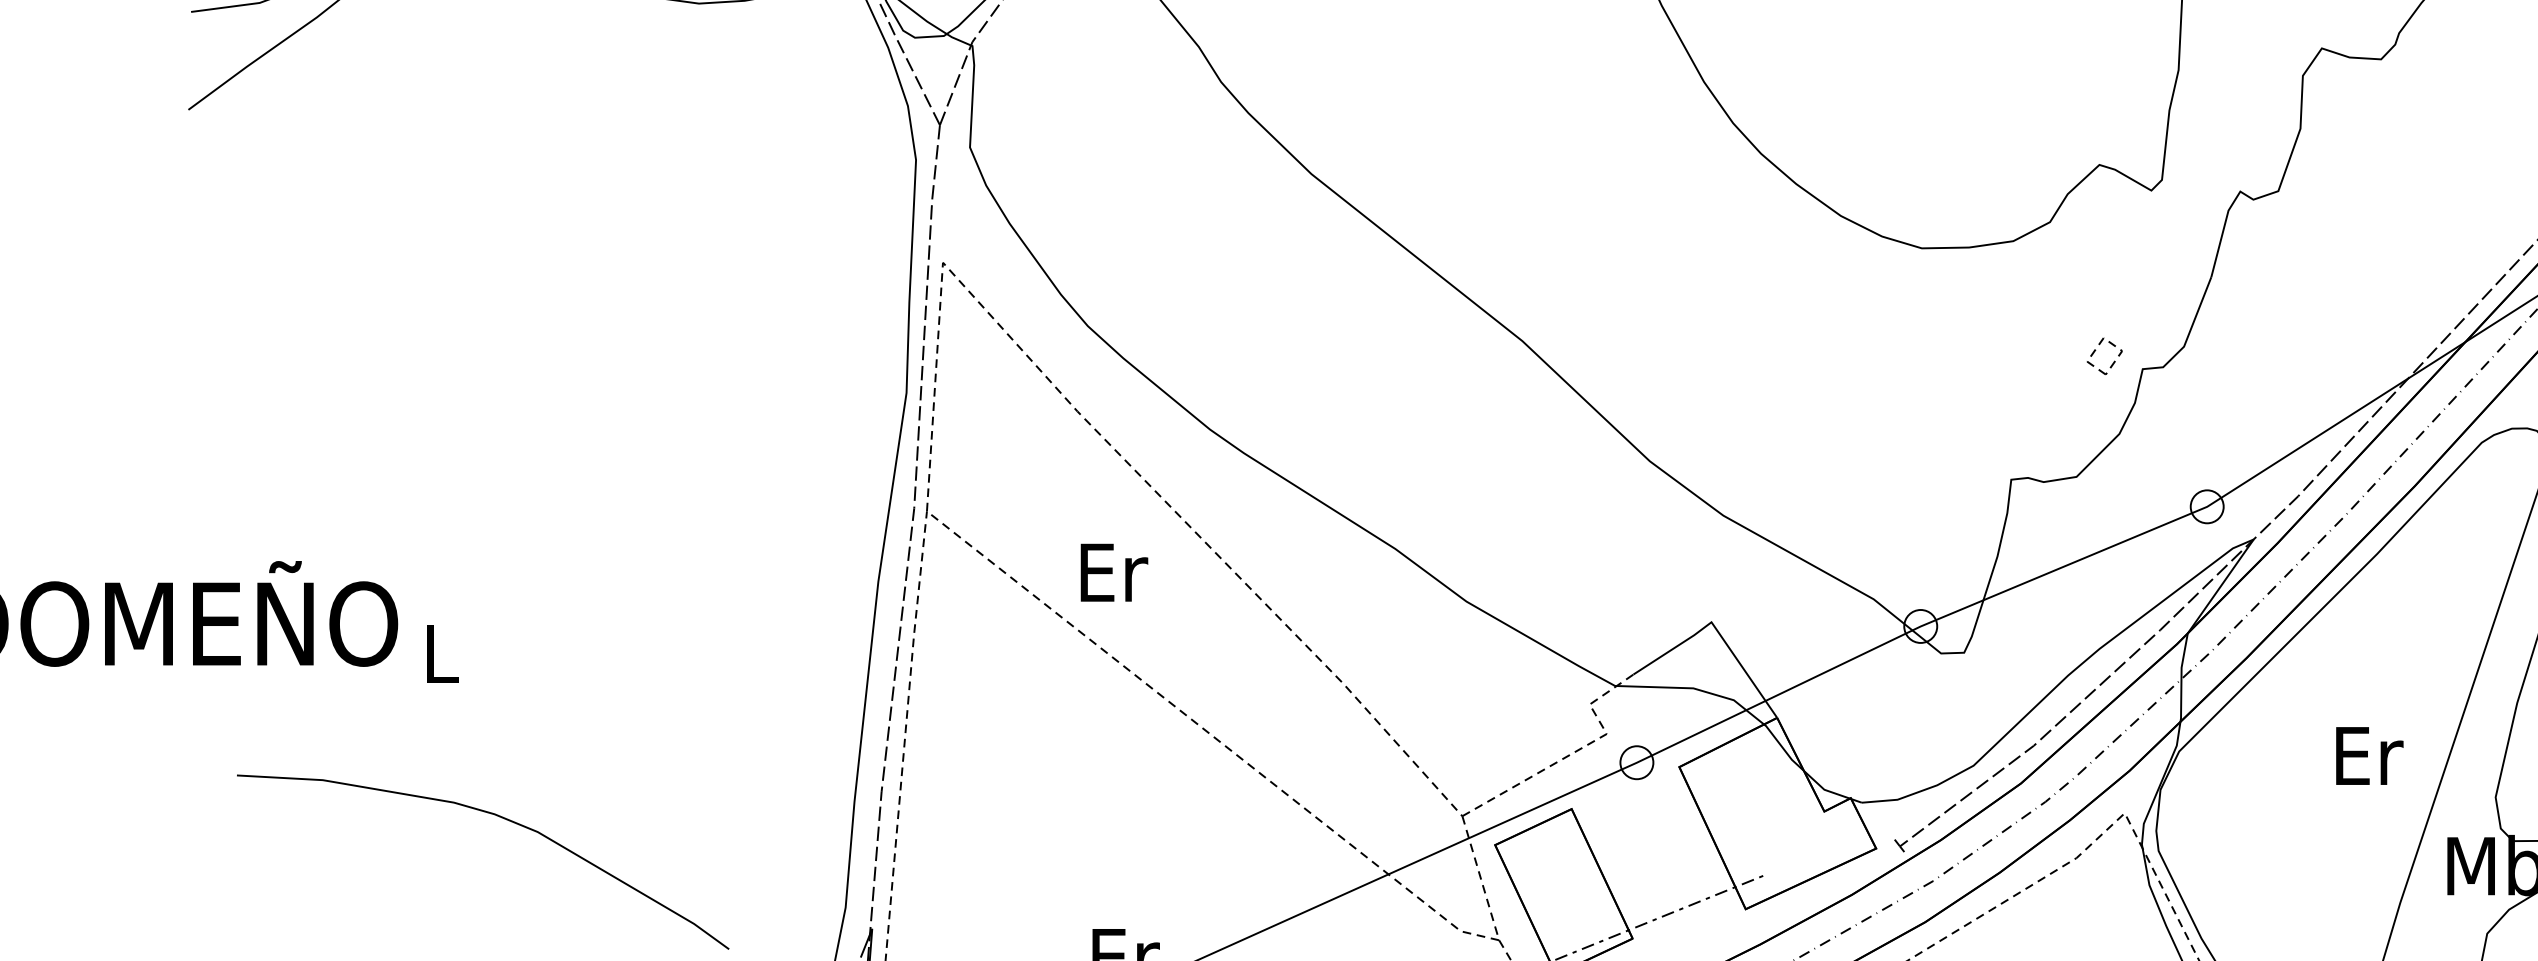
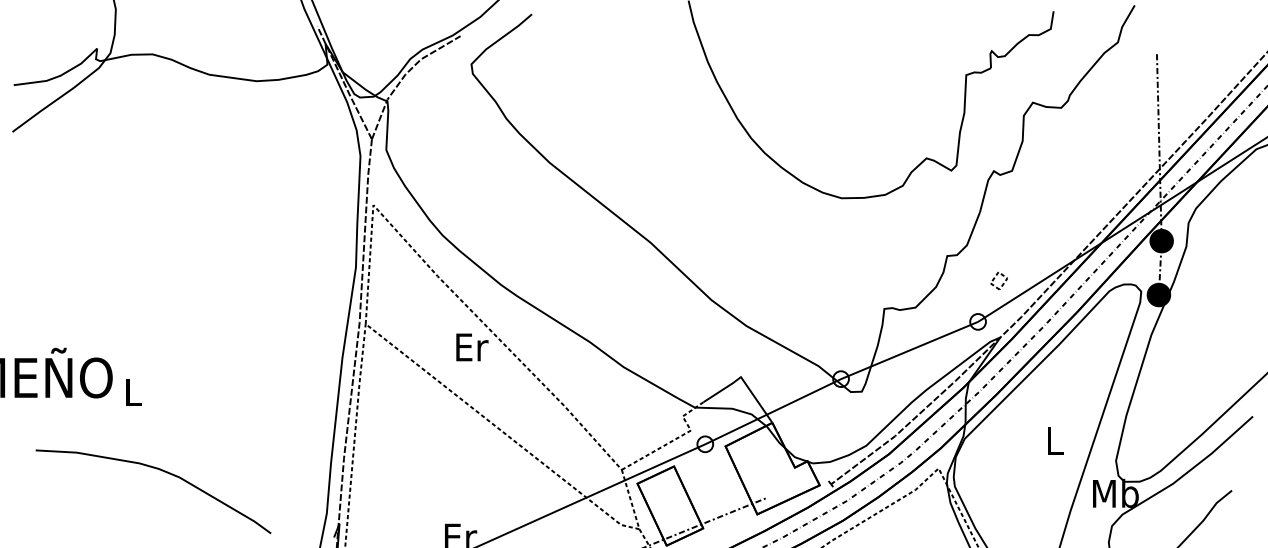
part: (2103, 357) -> (998, 281), moved
text: (1114, 572) -> (472, 347), moved
text: (2369, 754) -> (1055, 440), Er -> L

